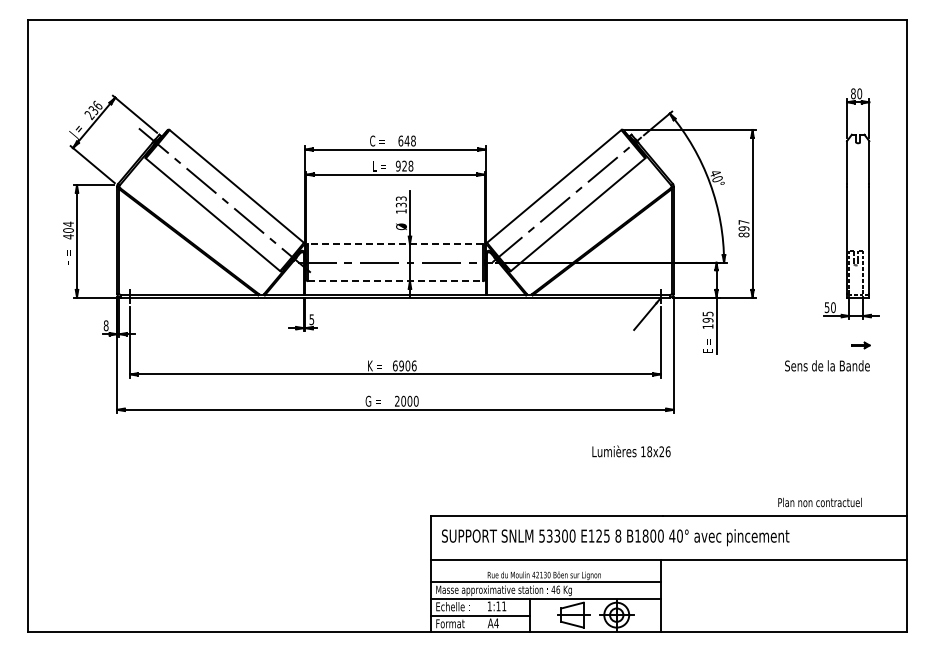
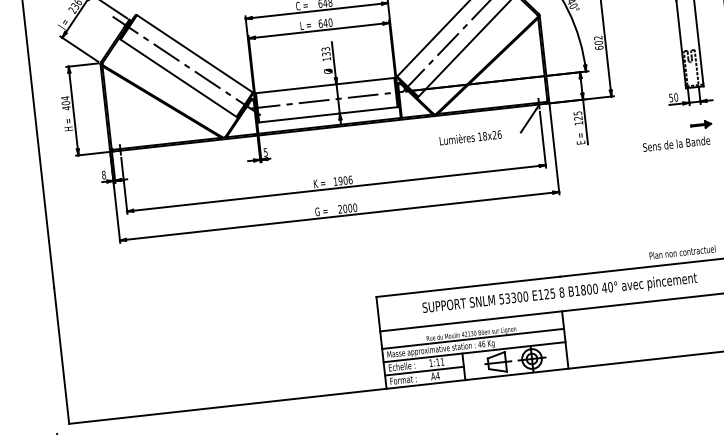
text: (404, 165) -> (325, 22), 928 -> 640
text: (743, 228) -> (598, 42), 897 -> 602
line: (395, 244) -> (325, 85), dashed -> solid
line: (395, 281) -> (328, 115), dashed -> solid
text: (707, 320) -> (577, 118), 195 -> 125
part: (860, 345) -> (700, 125), size x1.43
text: (395, 365) -> (335, 181), 6906 -> 1906
text: (631, 451) -> (470, 137), moved
text: (615, 537) -> (559, 293), moved

